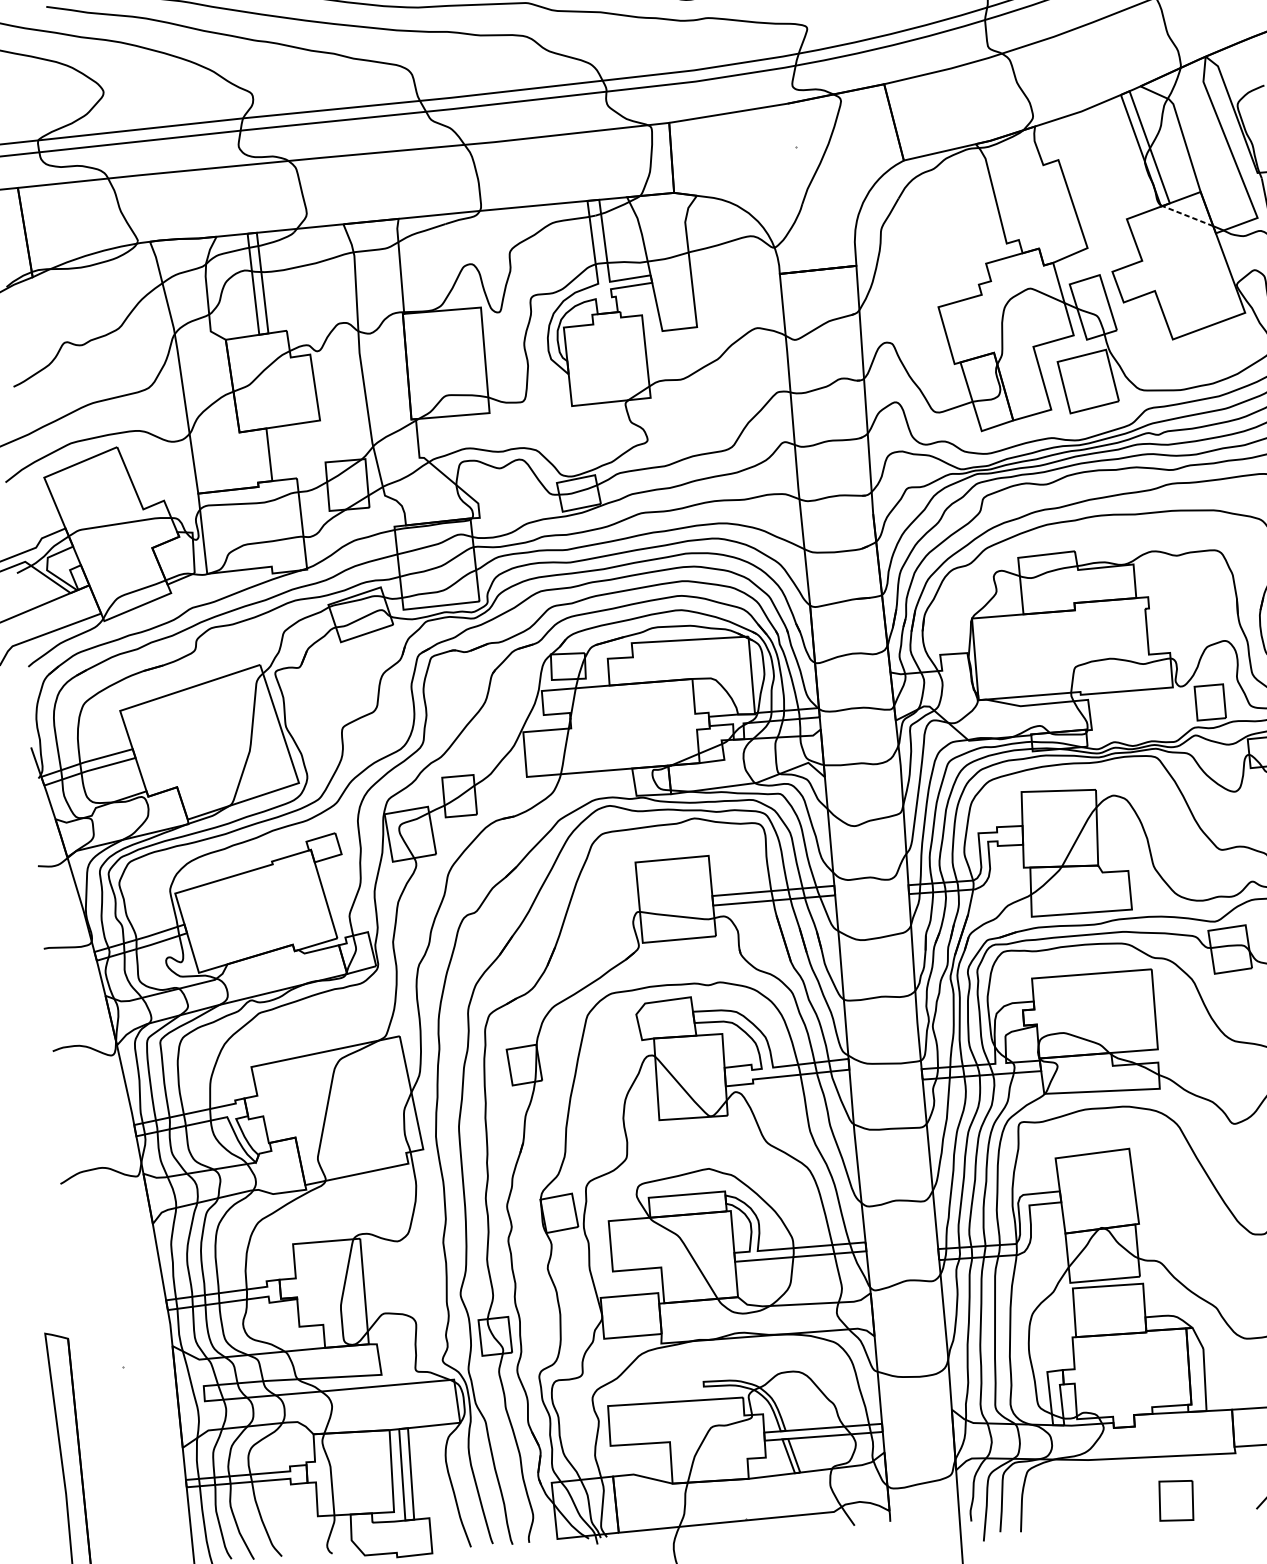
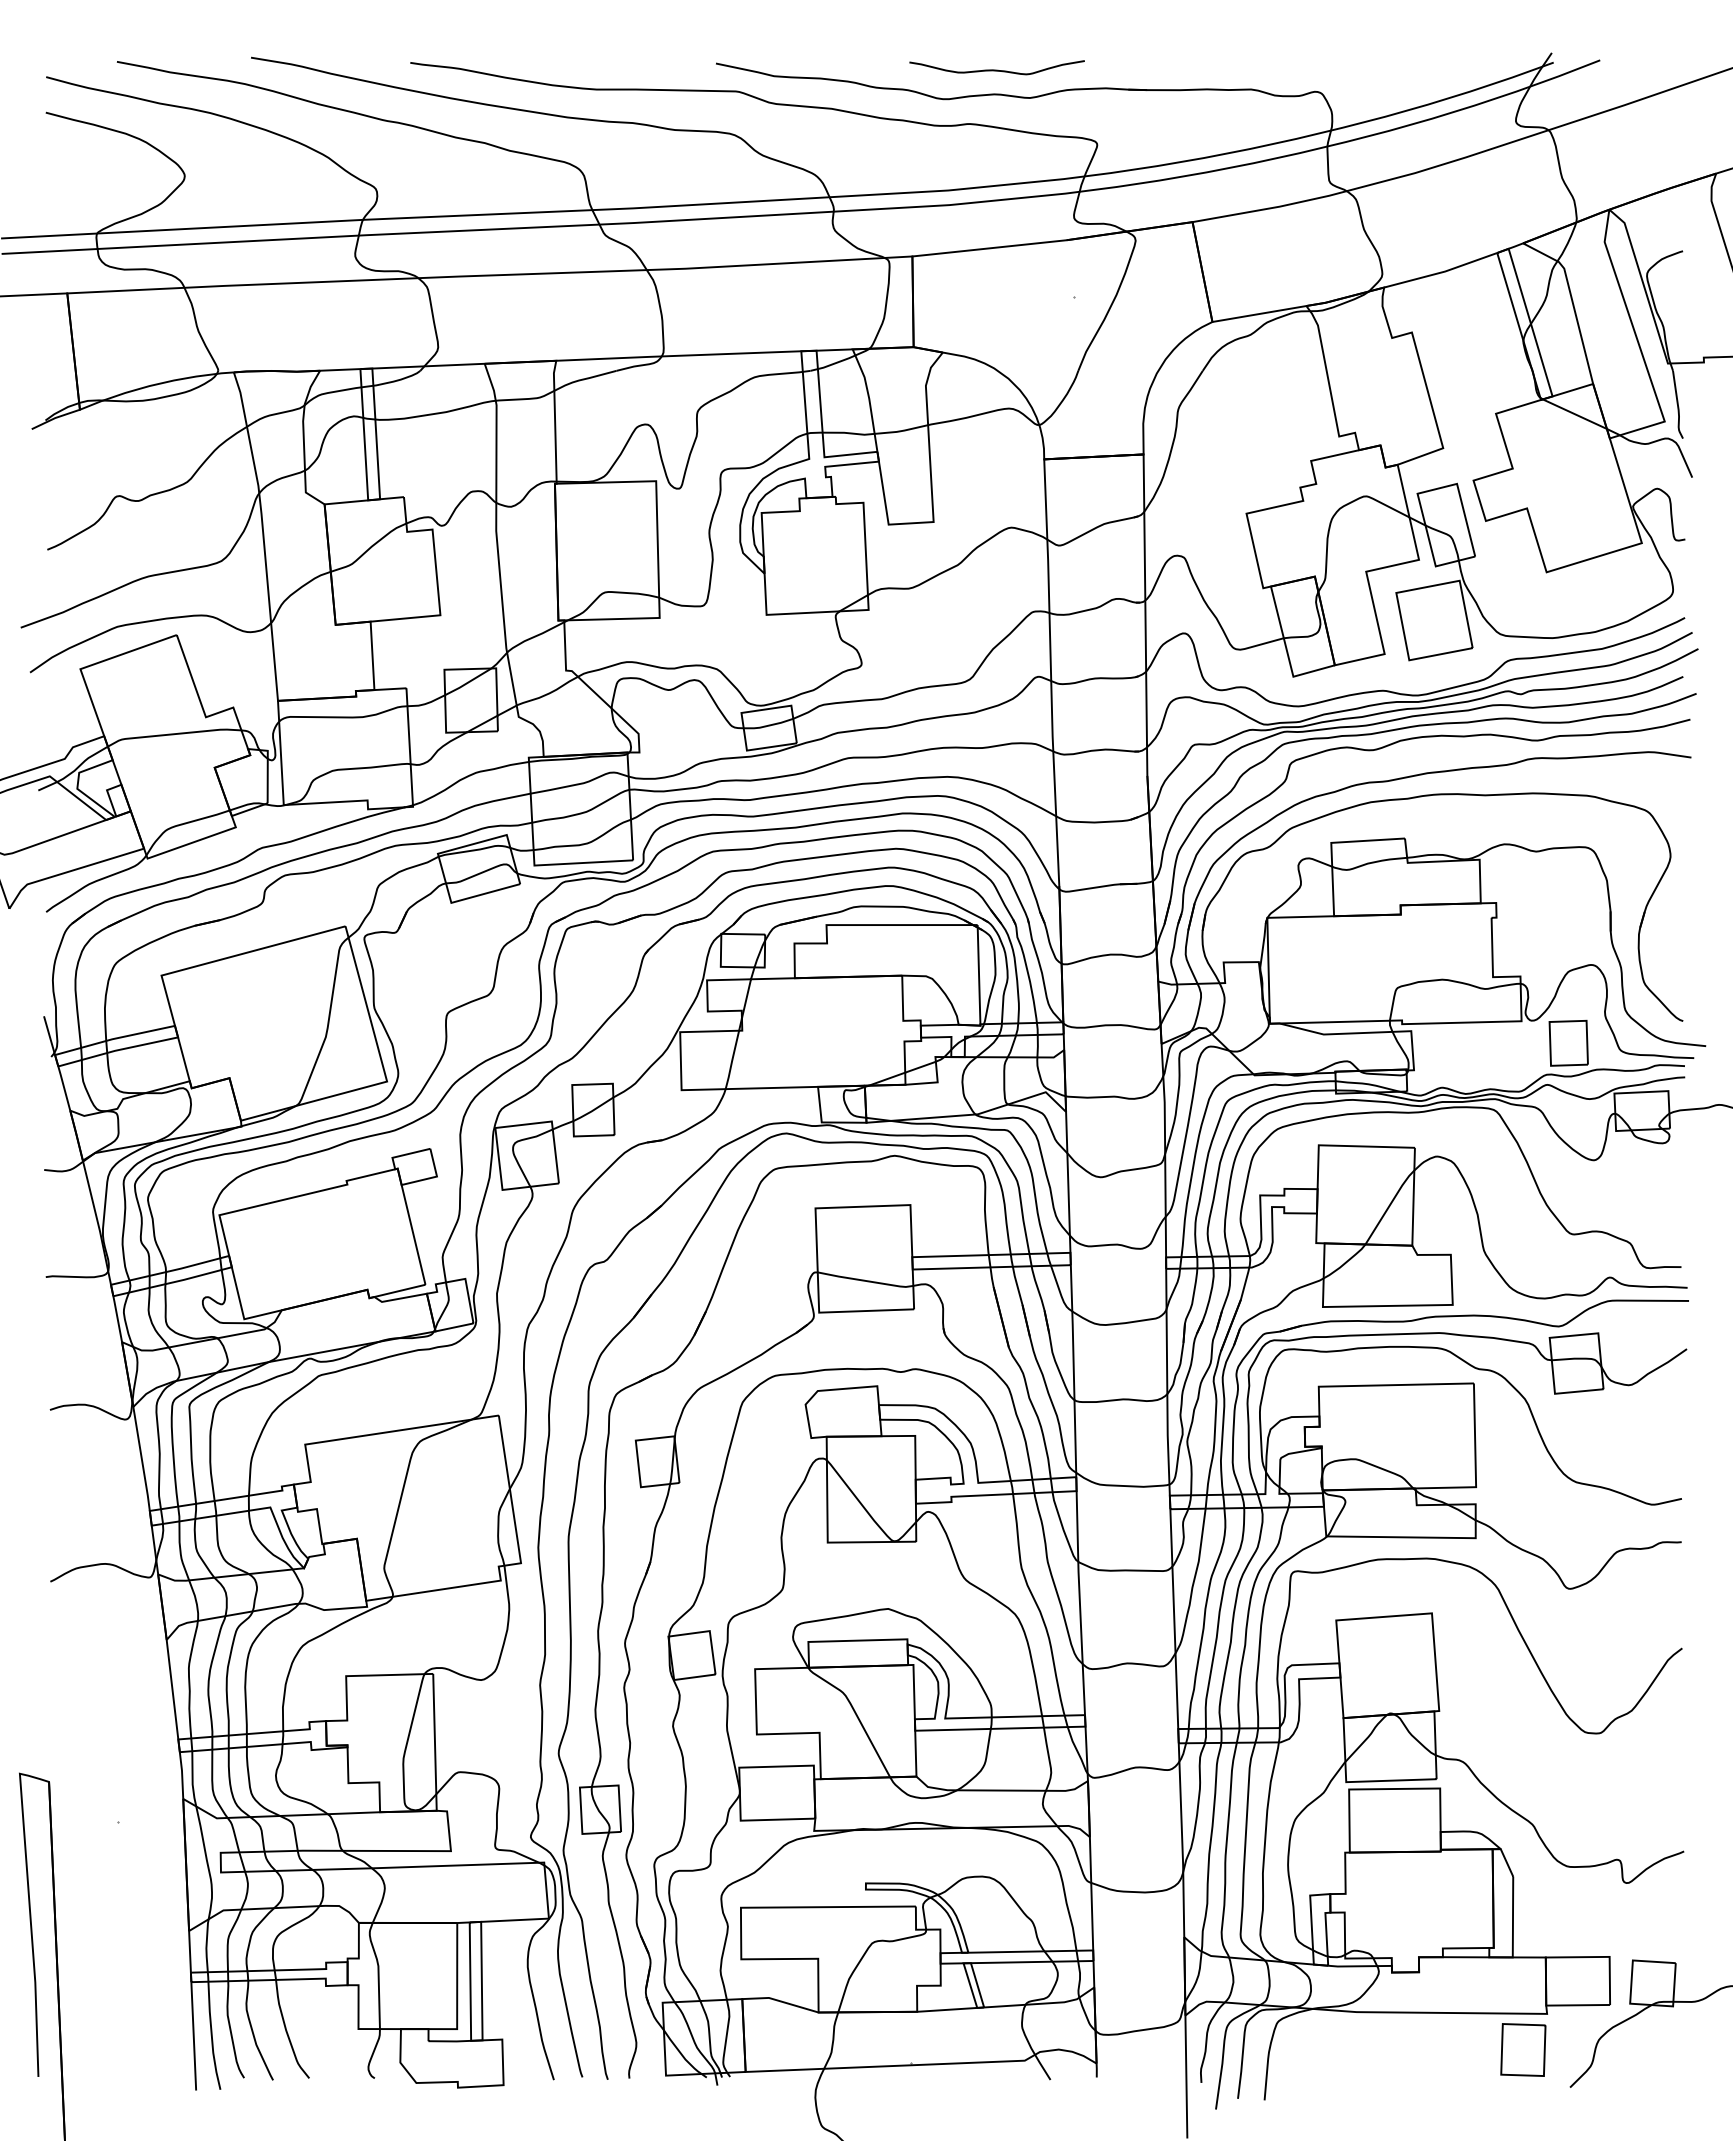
line: (1187, 215) -> (1574, 413), dashed -> solid
part: (1176, 1500) -> (1523, 2049), moved

